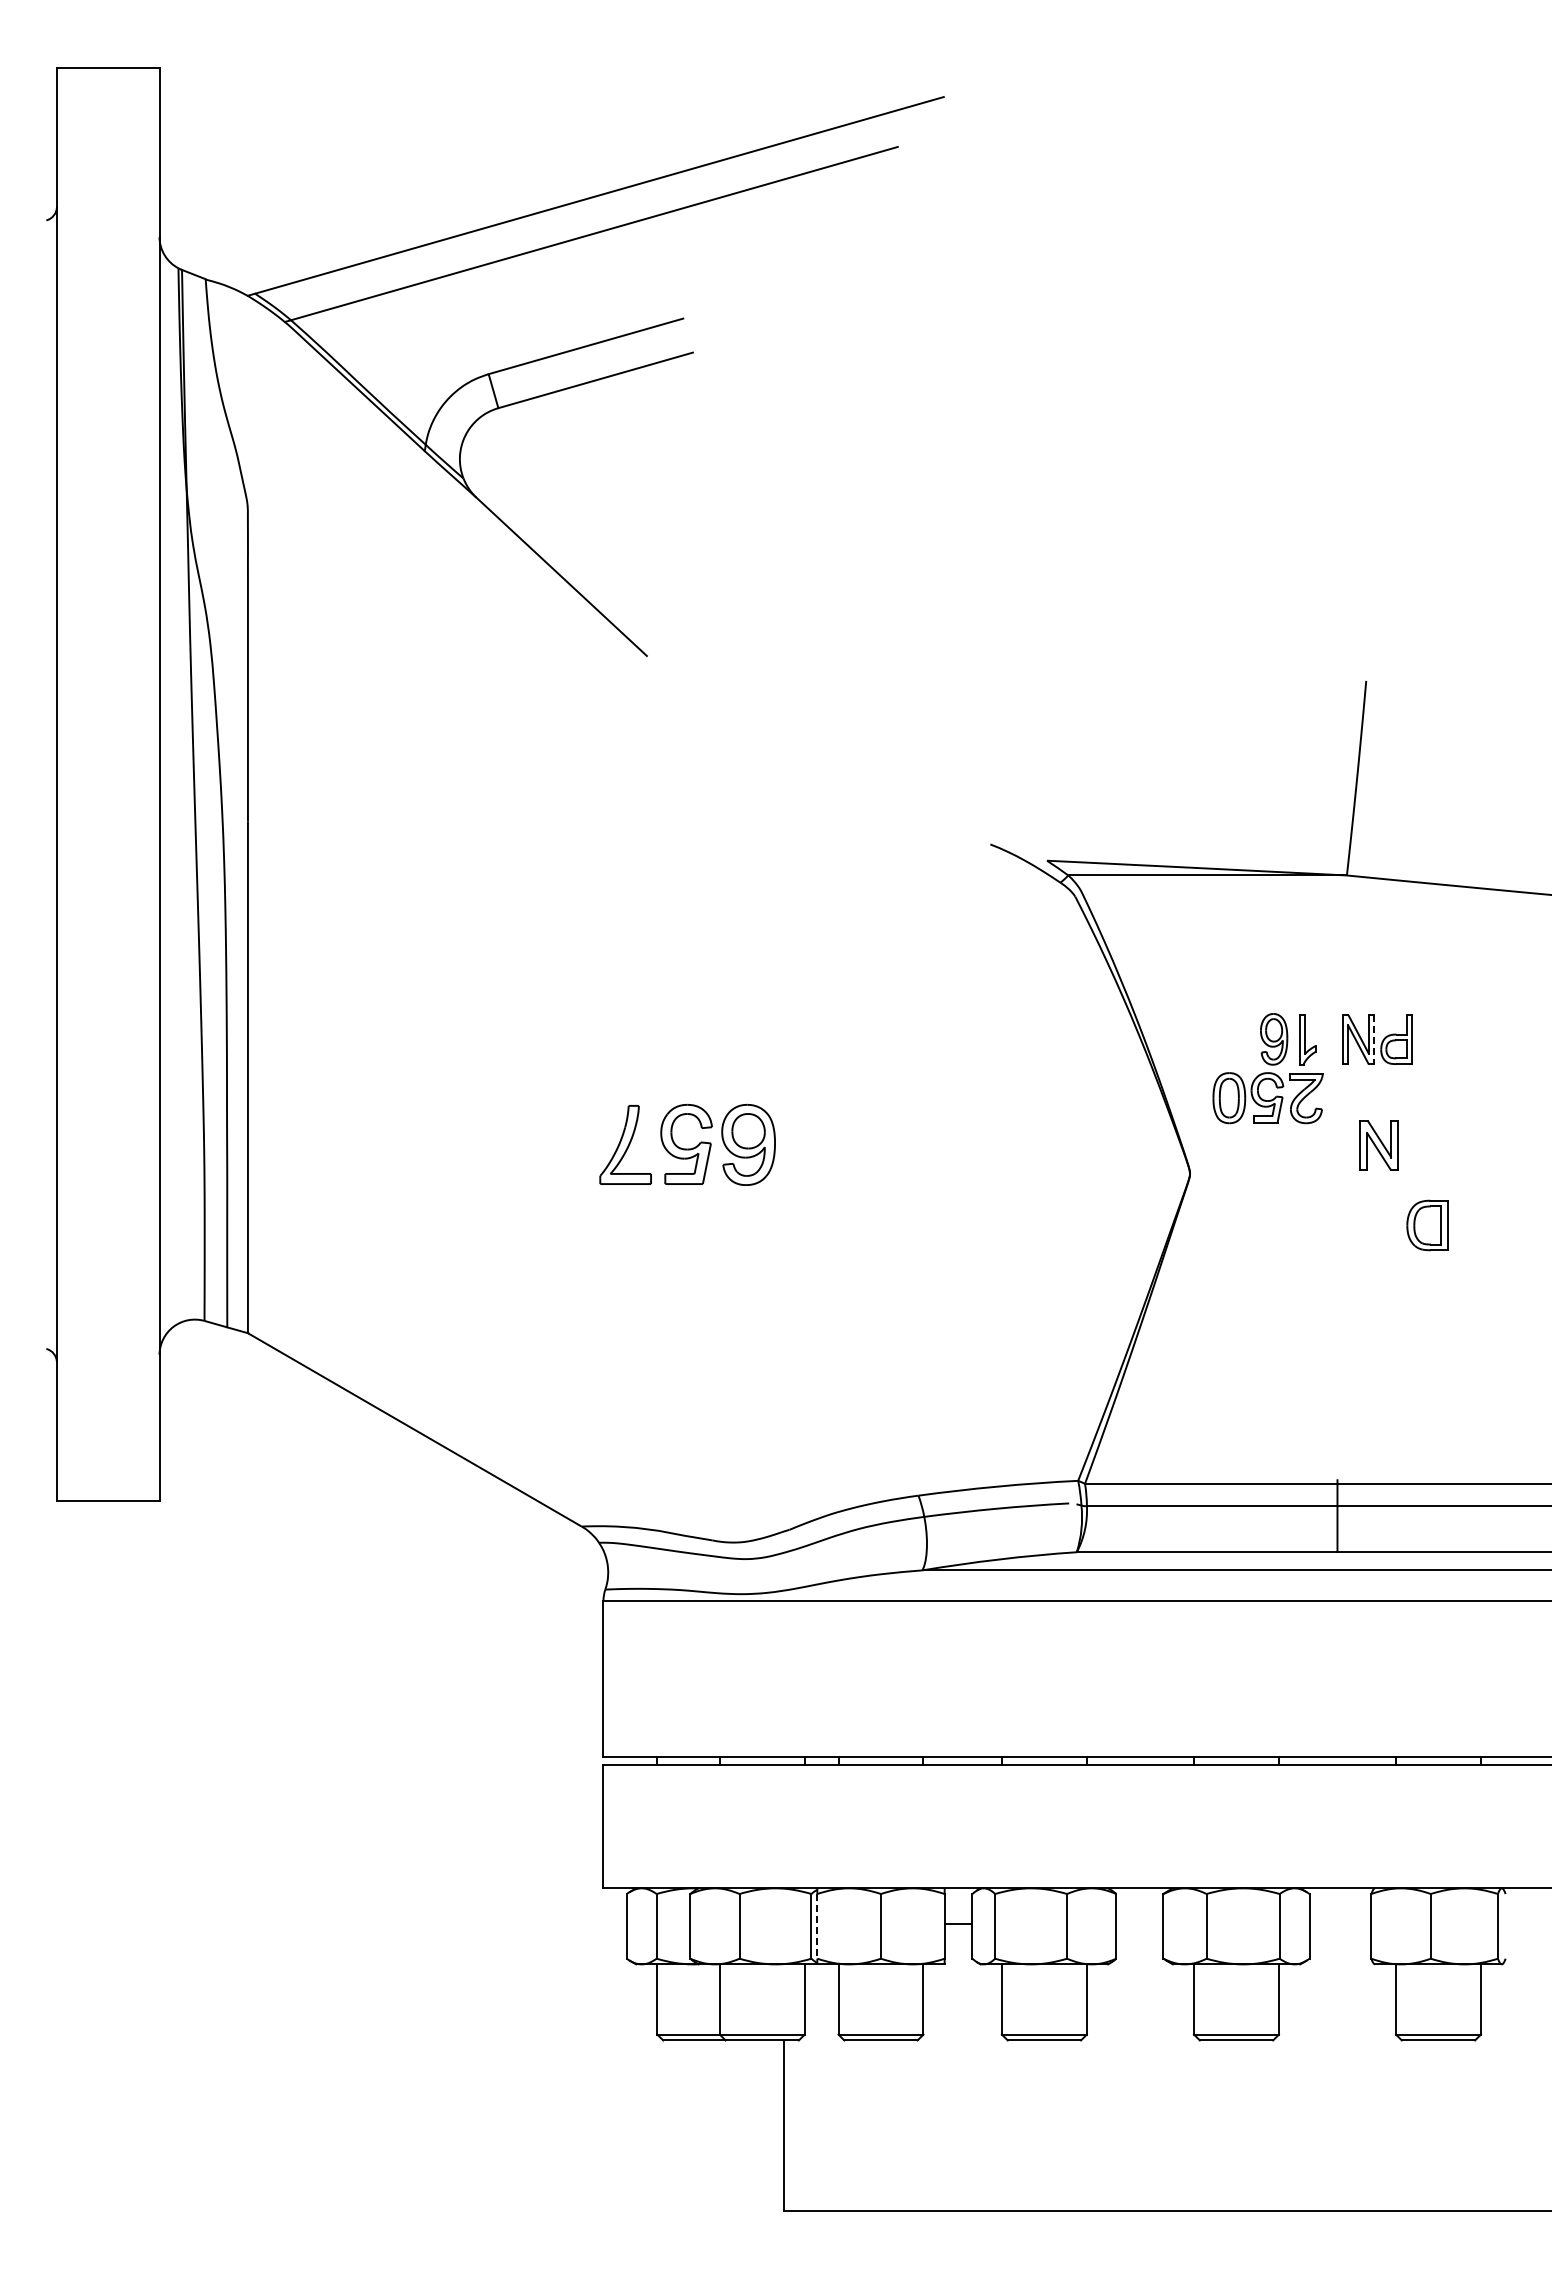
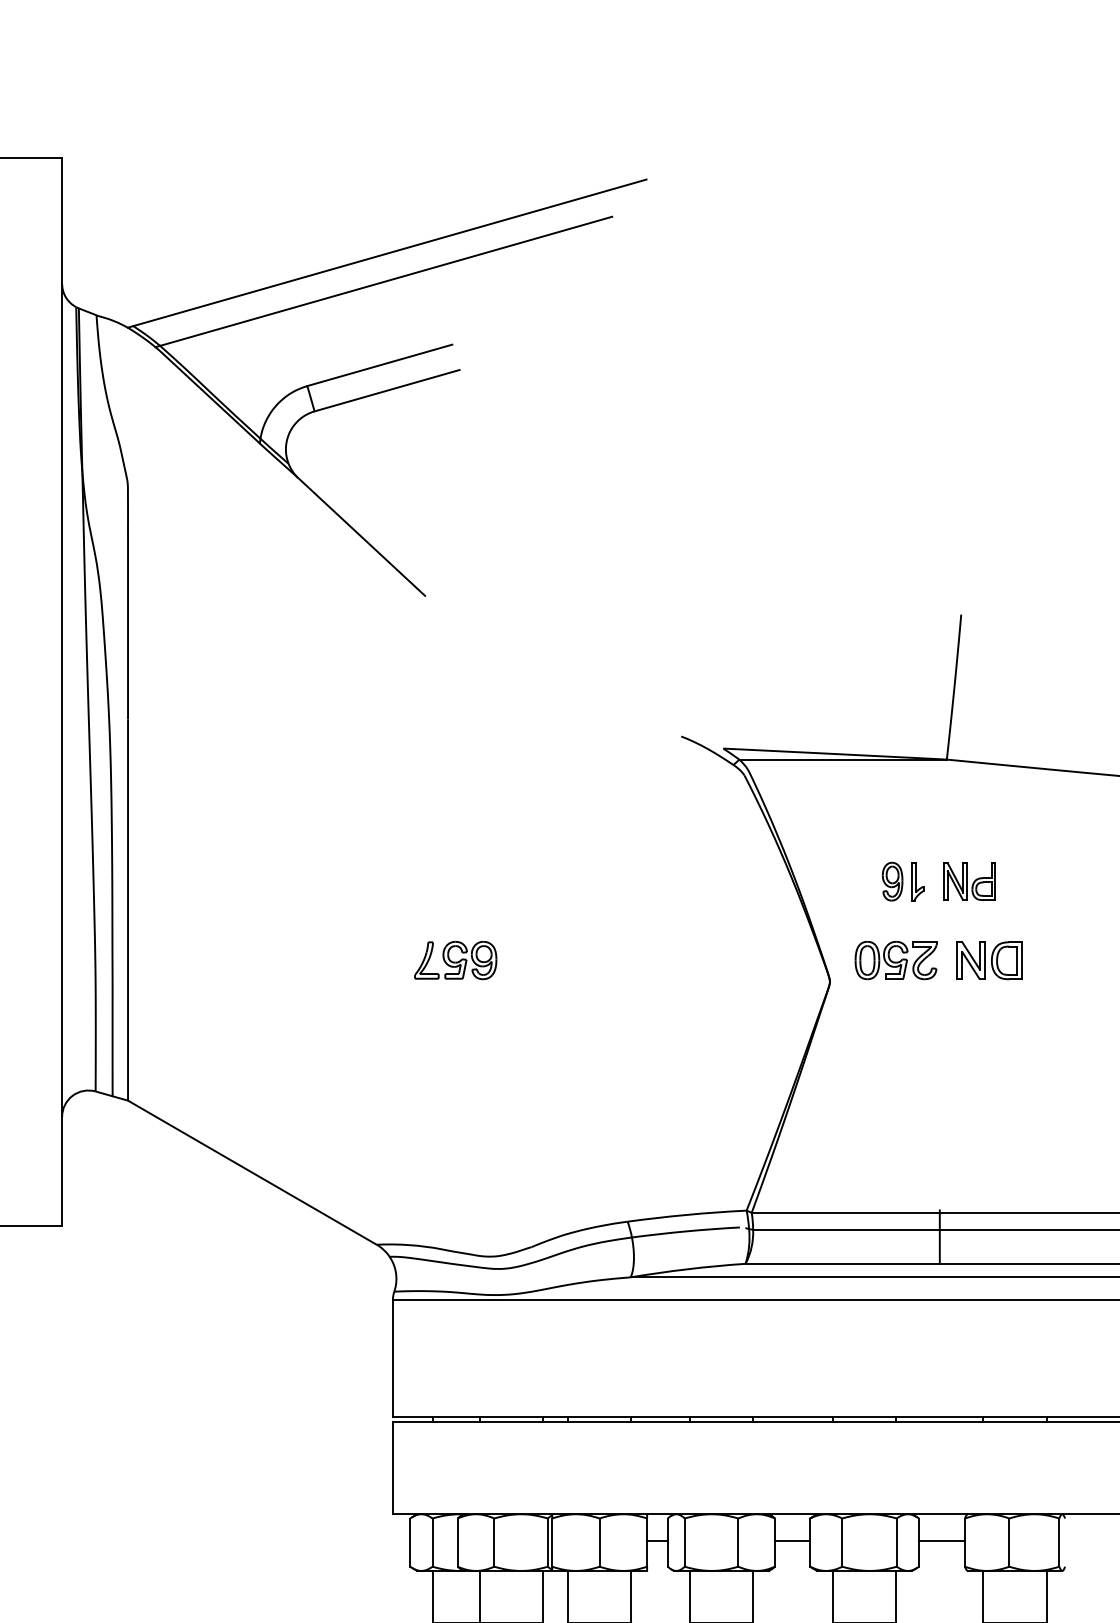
line: (1374, 1039) -> (967, 881), dashed -> solid
part: (1267, 1098) -> (895, 960), moved
part: (687, 1145) -> (455, 960), size x0.62
part: (1427, 1225) -> (1006, 960), moved
line: (1139, 1923) -> (792, 1540), added
line: (1340, 1923) -> (942, 1540), added
line: (817, 1926) -> (552, 1542), dashed -> solid

